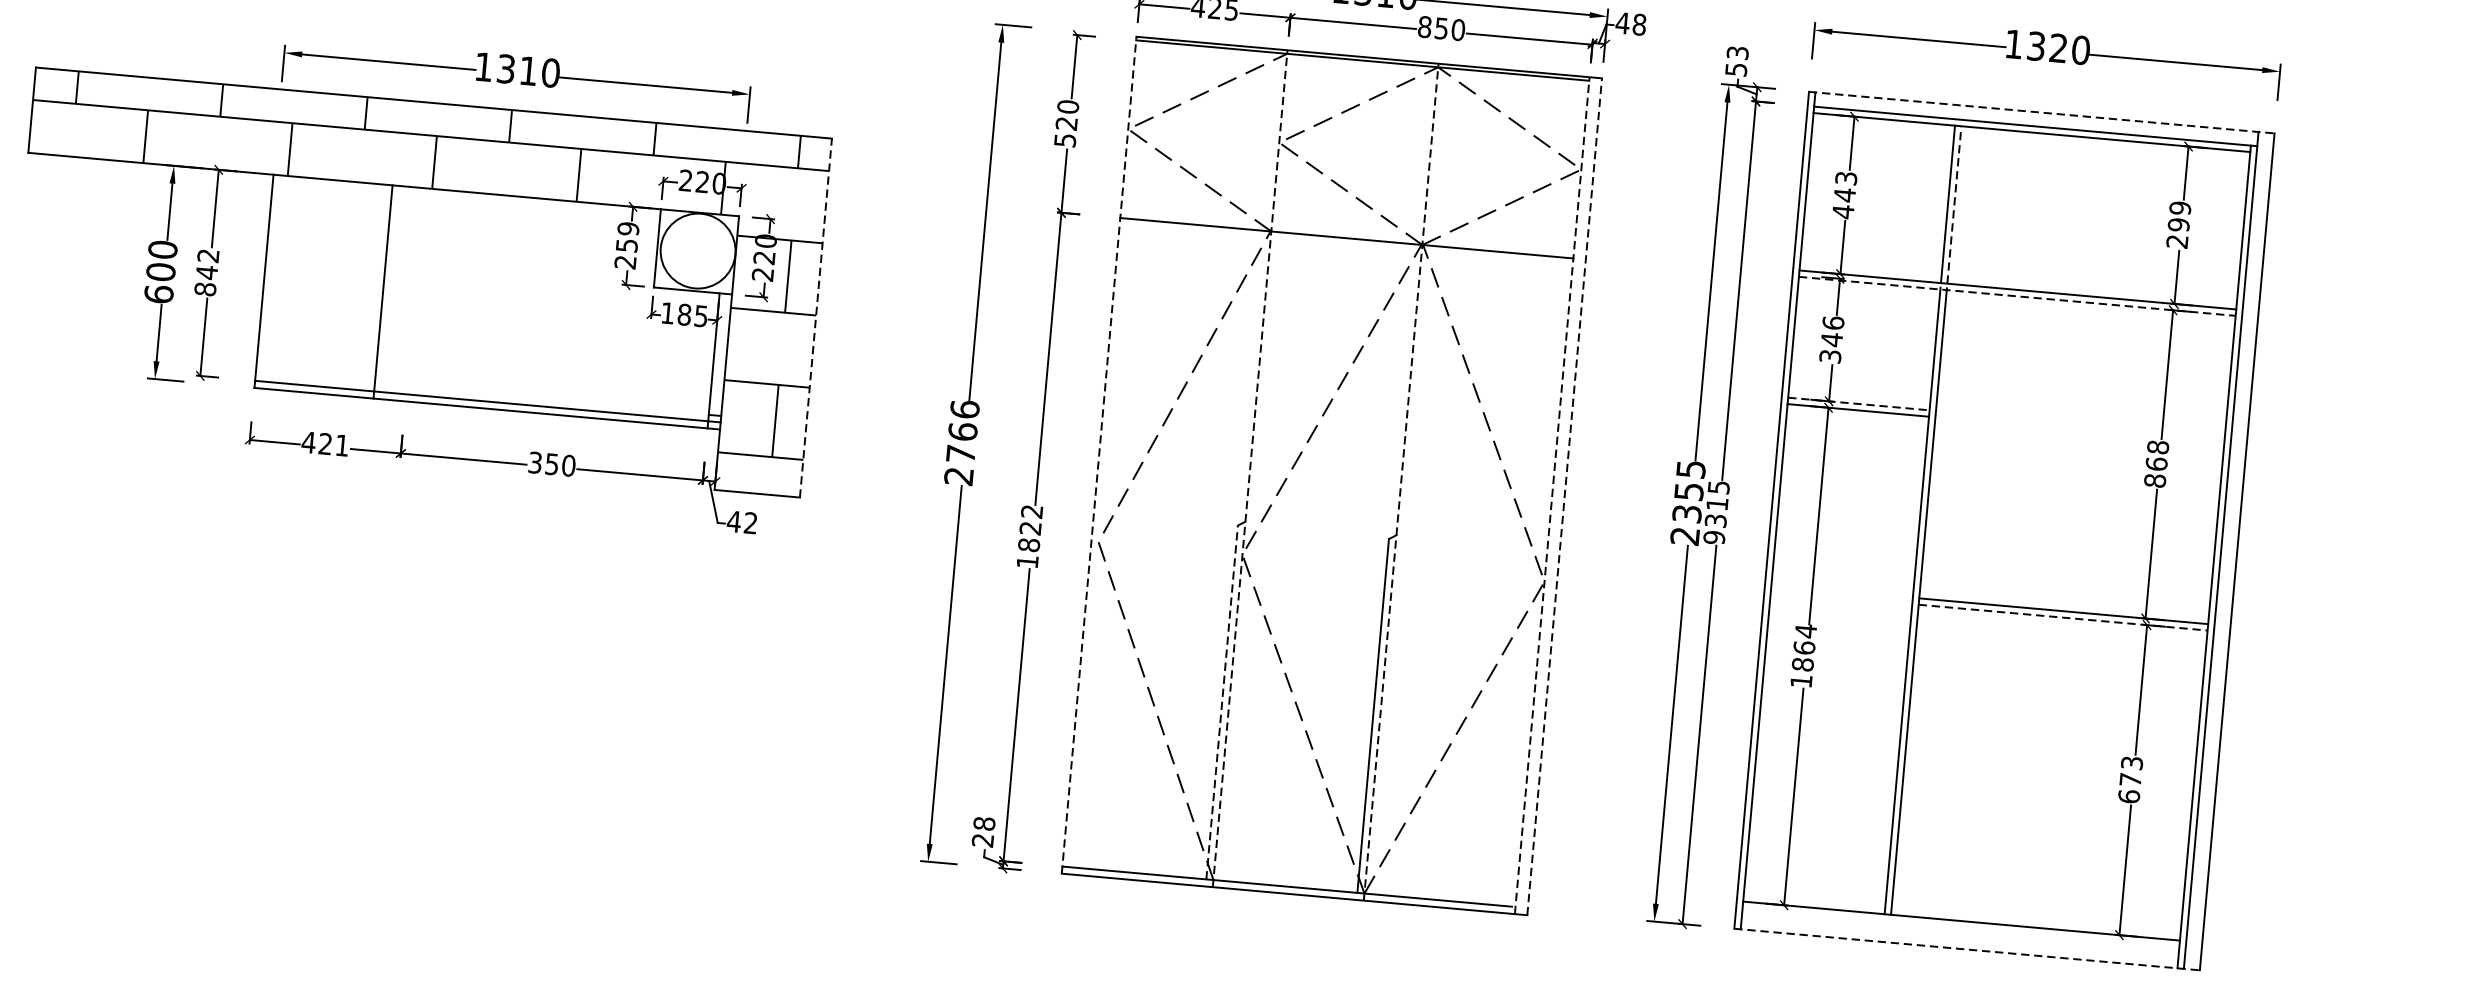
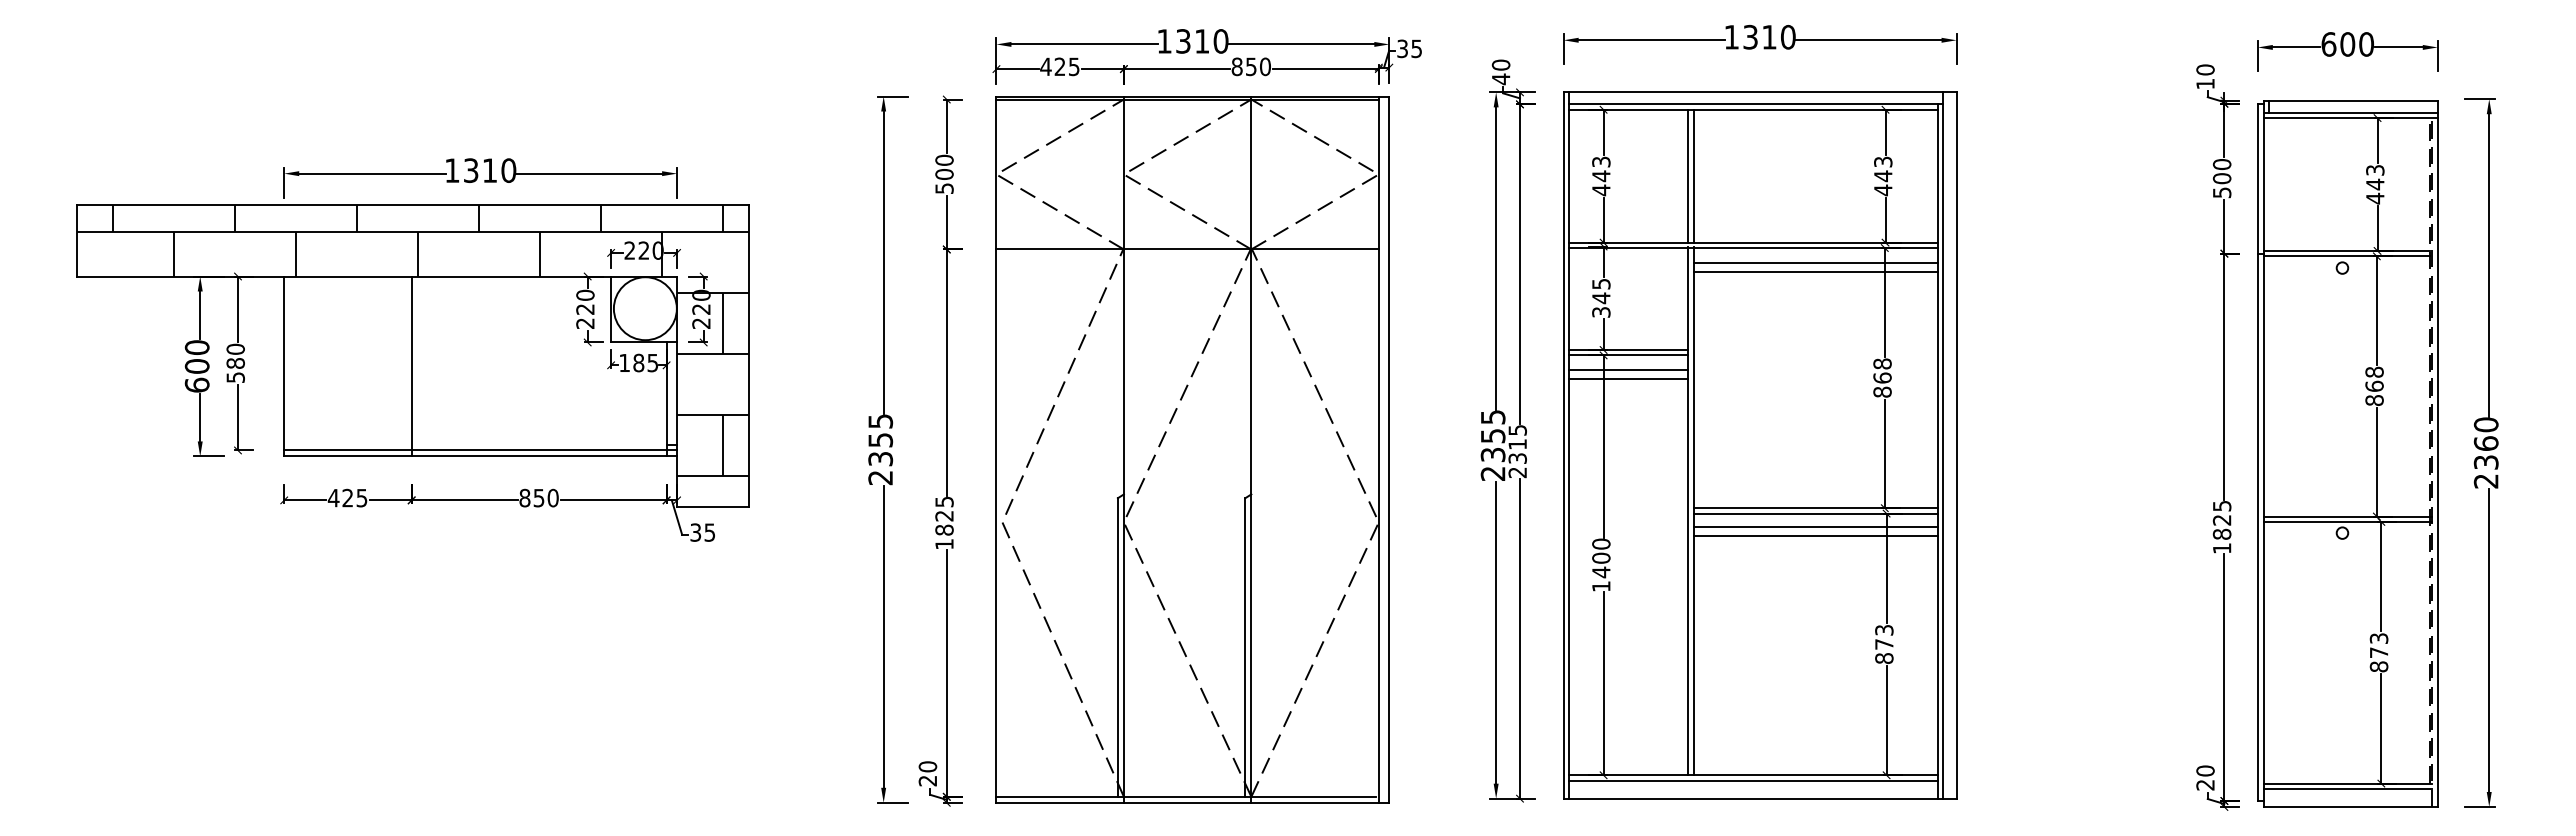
text: (1630, 23) -> (1409, 48), 48 -> 35
text: (2058, 47) -> (1769, 36), 1320 -> 1310
text: (1736, 61) -> (1500, 72), 53 -> 40
line: (2042, 112) -> (1760, 92), dashed -> solid
text: (1066, 123) -> (944, 174), 520 -> 500
line: (1954, 204) -> (1693, 175), dashed -> solid
text: (2179, 225) -> (1883, 176), 299 -> 443
text: (627, 236) -> (585, 301), 259 -> 220
text: (206, 272) -> (235, 363), 842 -> 580
line: (382, 291) -> (411, 366), moved
line: (2017, 296) -> (1753, 248), dashed -> solid
line: (816, 317) -> (749, 355), dashed -> solid
line: (2089, 321) -> (1815, 263), added
text: (1833, 322) -> (1601, 283), 346 -> 345
line: (2088, 331) -> (1815, 272), added
line: (1858, 404) -> (1628, 350), dashed -> solid
line: (1856, 428) -> (1628, 370), added
text: (962, 430) -> (880, 439), 2766 -> 2355
line: (1855, 438) -> (1628, 379), added
text: (341, 445) -> (361, 498), 421 -> 425
line: (1099, 455) -> (996, 449), dashed -> solid
text: (534, 463) -> (524, 498), 350 -> 850
line: (1249, 468) -> (1123, 449), dashed -> solid
line: (1401, 482) -> (1251, 449), dashed -> solid
line: (1551, 495) -> (1378, 449), dashed -> solid
line: (1564, 496) -> (1389, 449), dashed -> solid
text: (1032, 511) -> (944, 501), 1822 -> 1825
text: (740, 522) -> (701, 532), 42 -> 35
text: (1714, 537) -> (1517, 472), 9315 -> 2315
line: (2062, 617) -> (1815, 513), dashed -> solid
line: (2061, 632) -> (1815, 526), added
line: (2060, 643) -> (1815, 535), added
text: (1804, 648) -> (1601, 558), 1864 -> 1400
line: (1221, 702) -> (1117, 647), dashed -> solid
text: (2129, 796) -> (1884, 658), 673 -> 873
text: (983, 823) -> (927, 766), 28 -> 20
line: (1961, 927) -> (1753, 780), added
line: (1967, 949) -> (1760, 798), dashed -> solid

